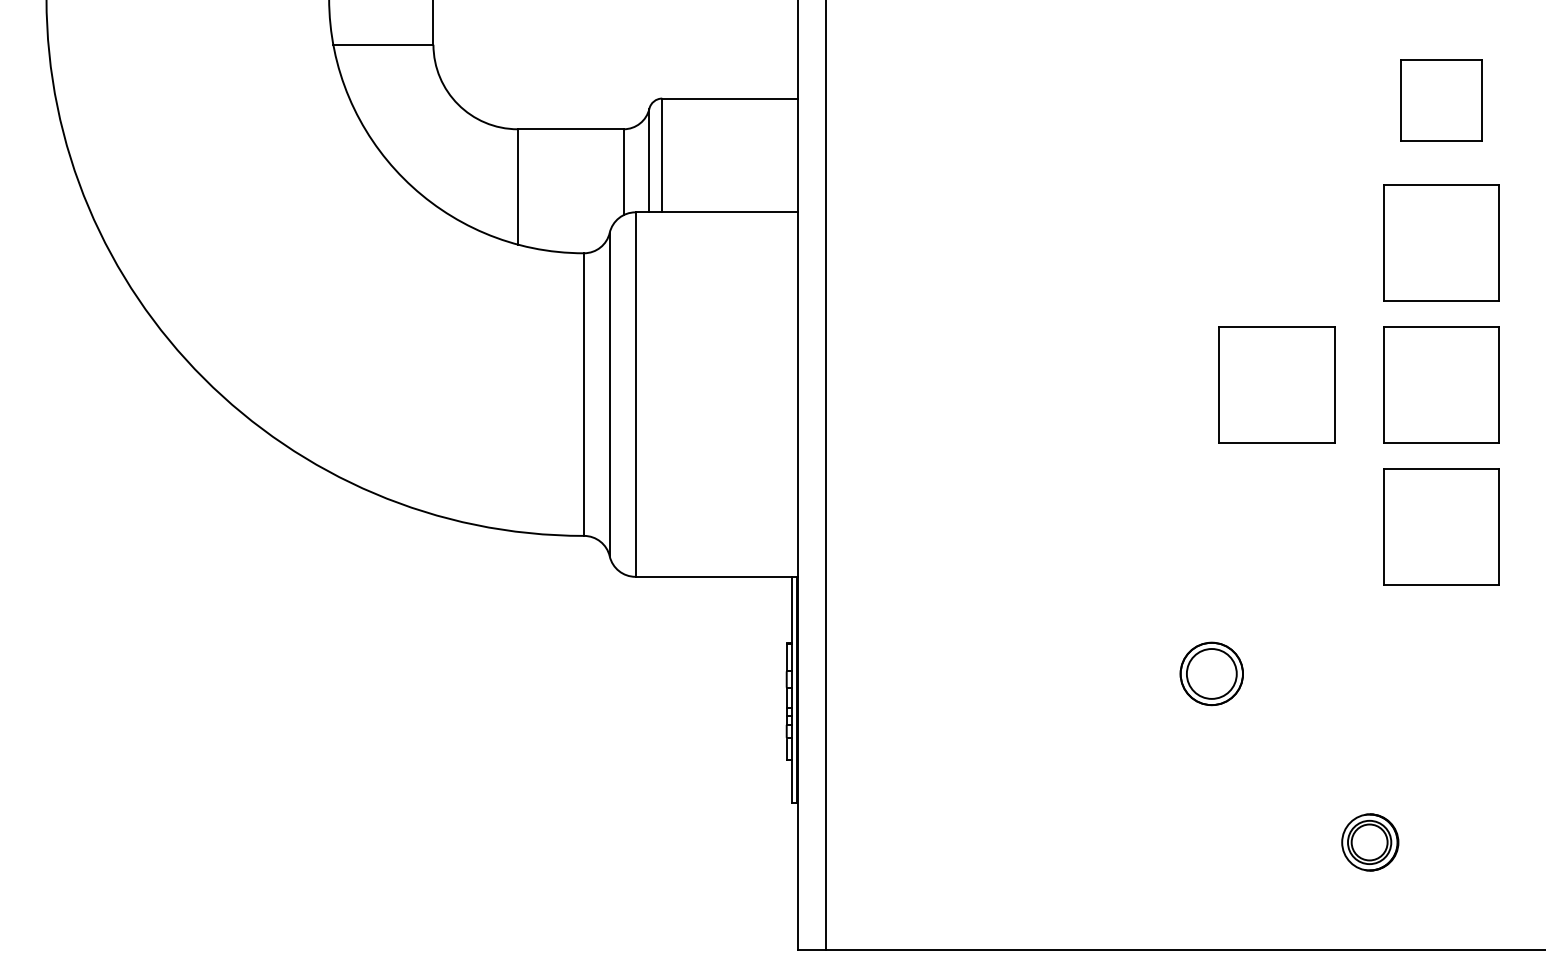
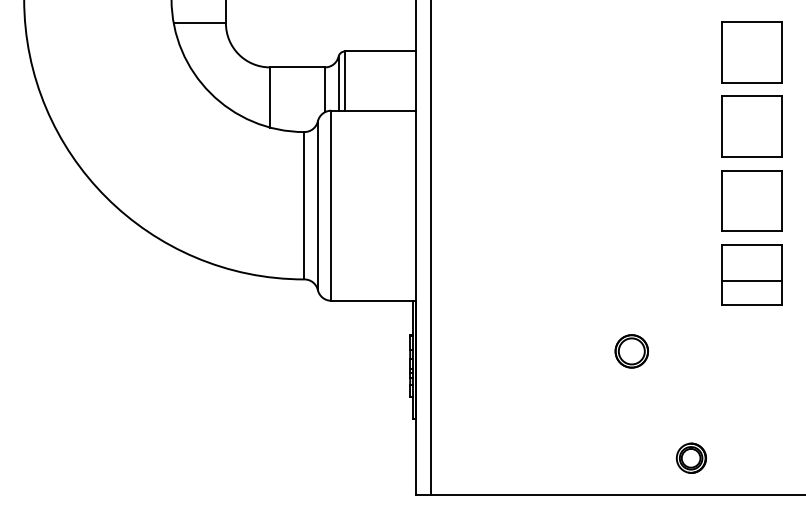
part: (1441, 100) -> (751, 52), size x1.43
part: (1276, 384) -> (665, 200), removed
line: (1441, 537) -> (751, 280), added
part: (1368, 840) -> (690, 457), moved

